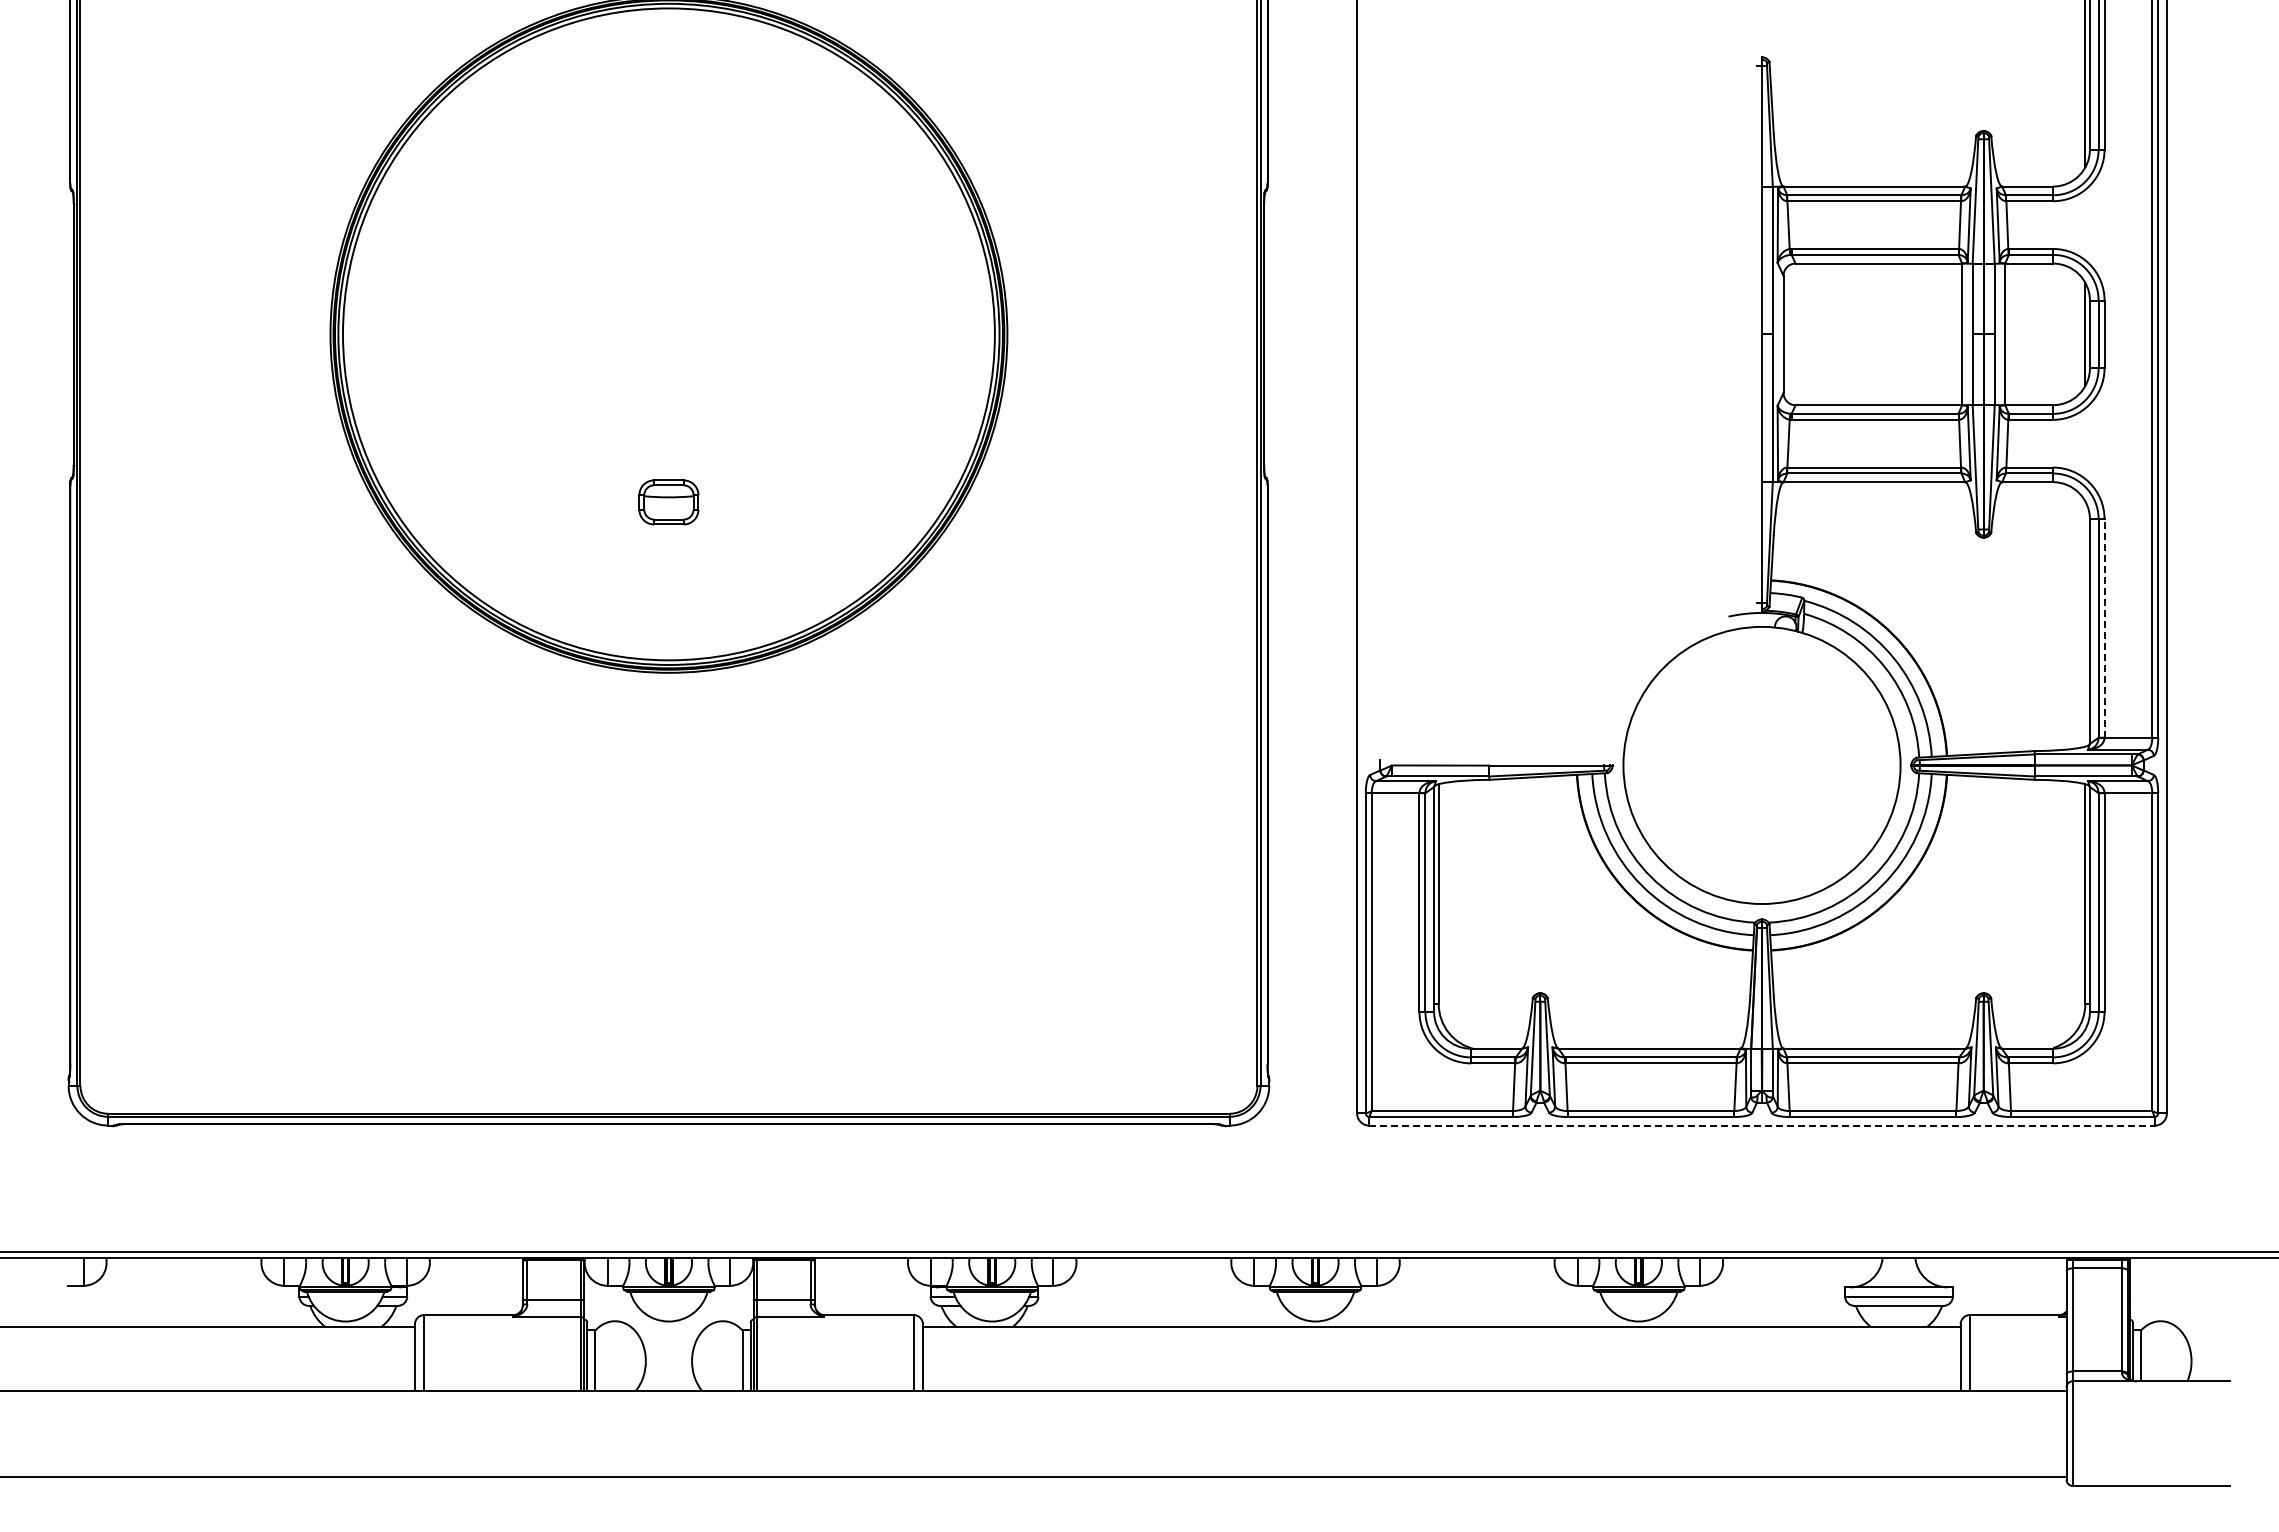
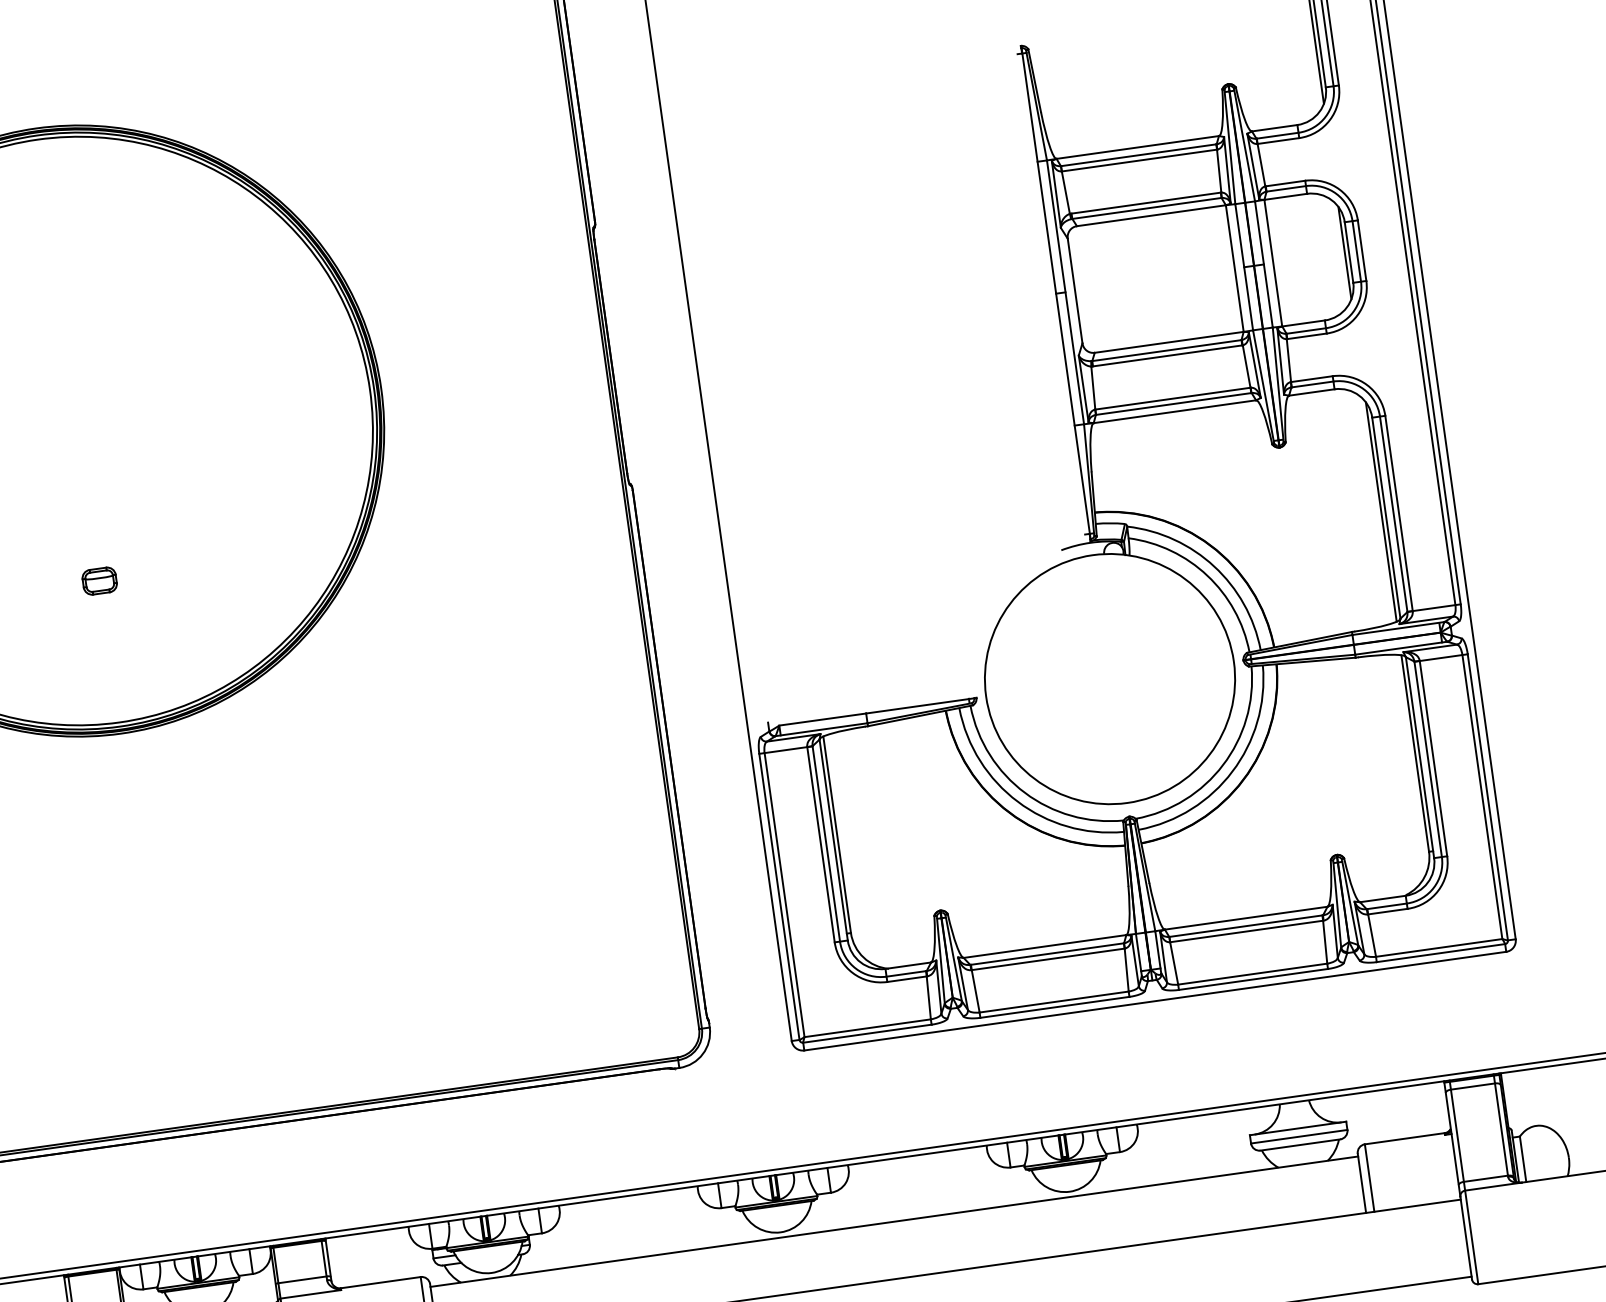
part: (668, 501) -> (99, 580), size x0.62
line: (2085, 623) -> (1381, 511), added
line: (2104, 627) -> (1398, 512), dashed -> solid
line: (1762, 1125) -> (1155, 1000), dashed -> solid

